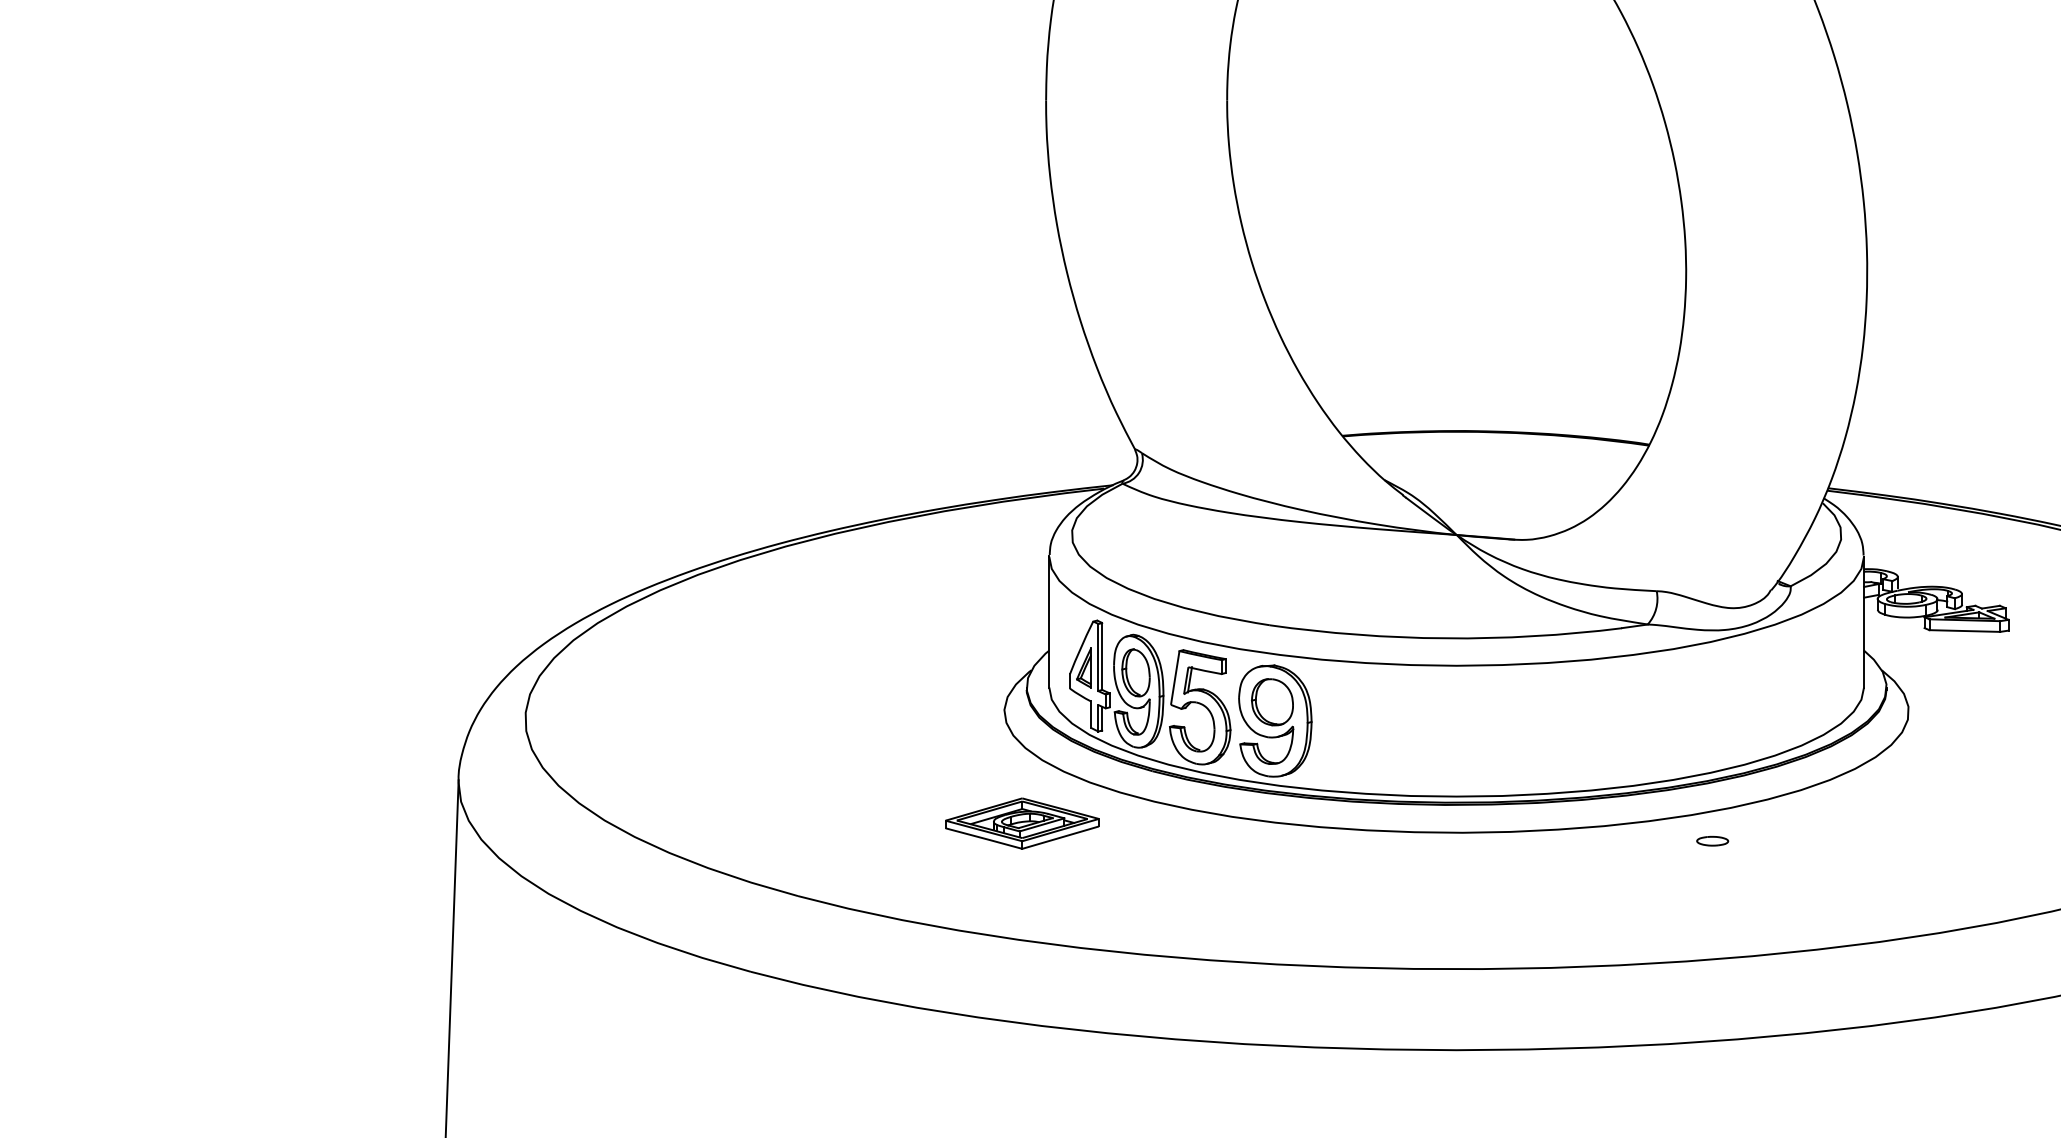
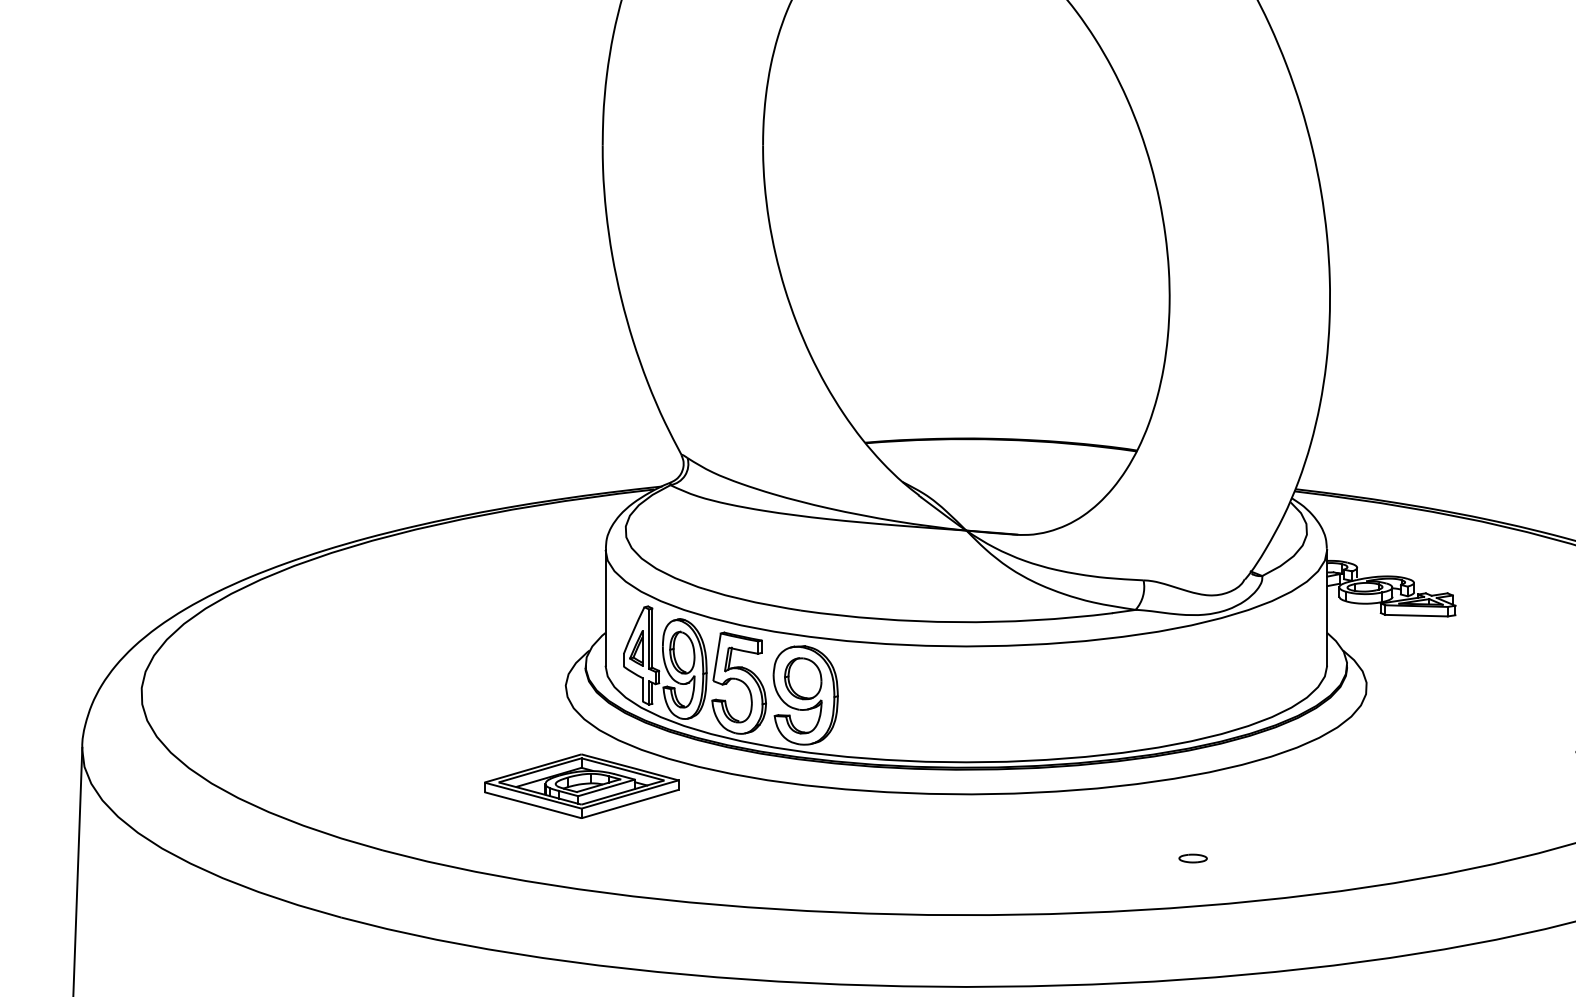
part: (1022, 823) -> (581, 786), size x1.43
part: (1712, 840) -> (1192, 857), moved

